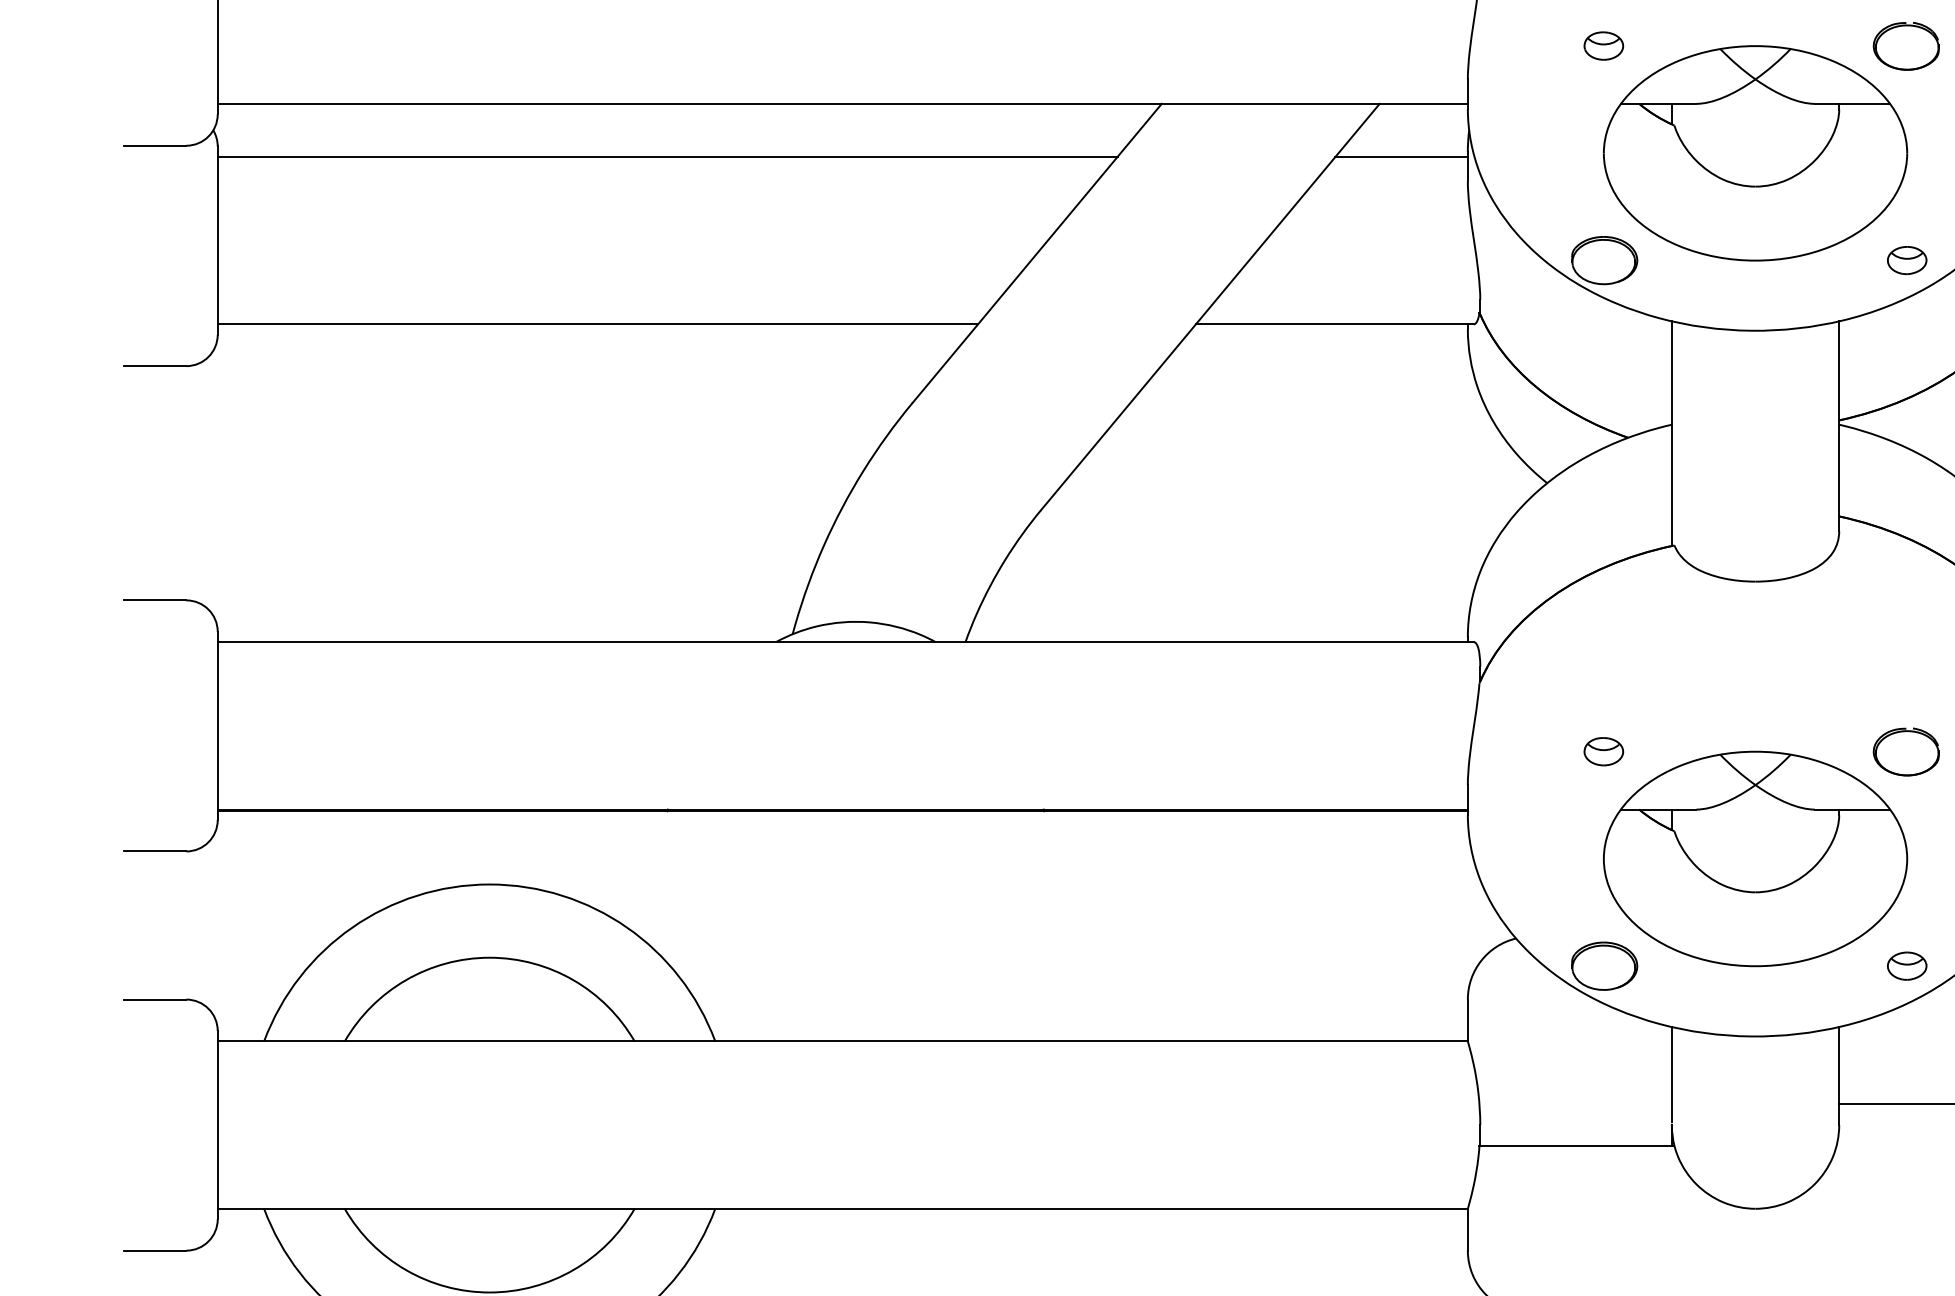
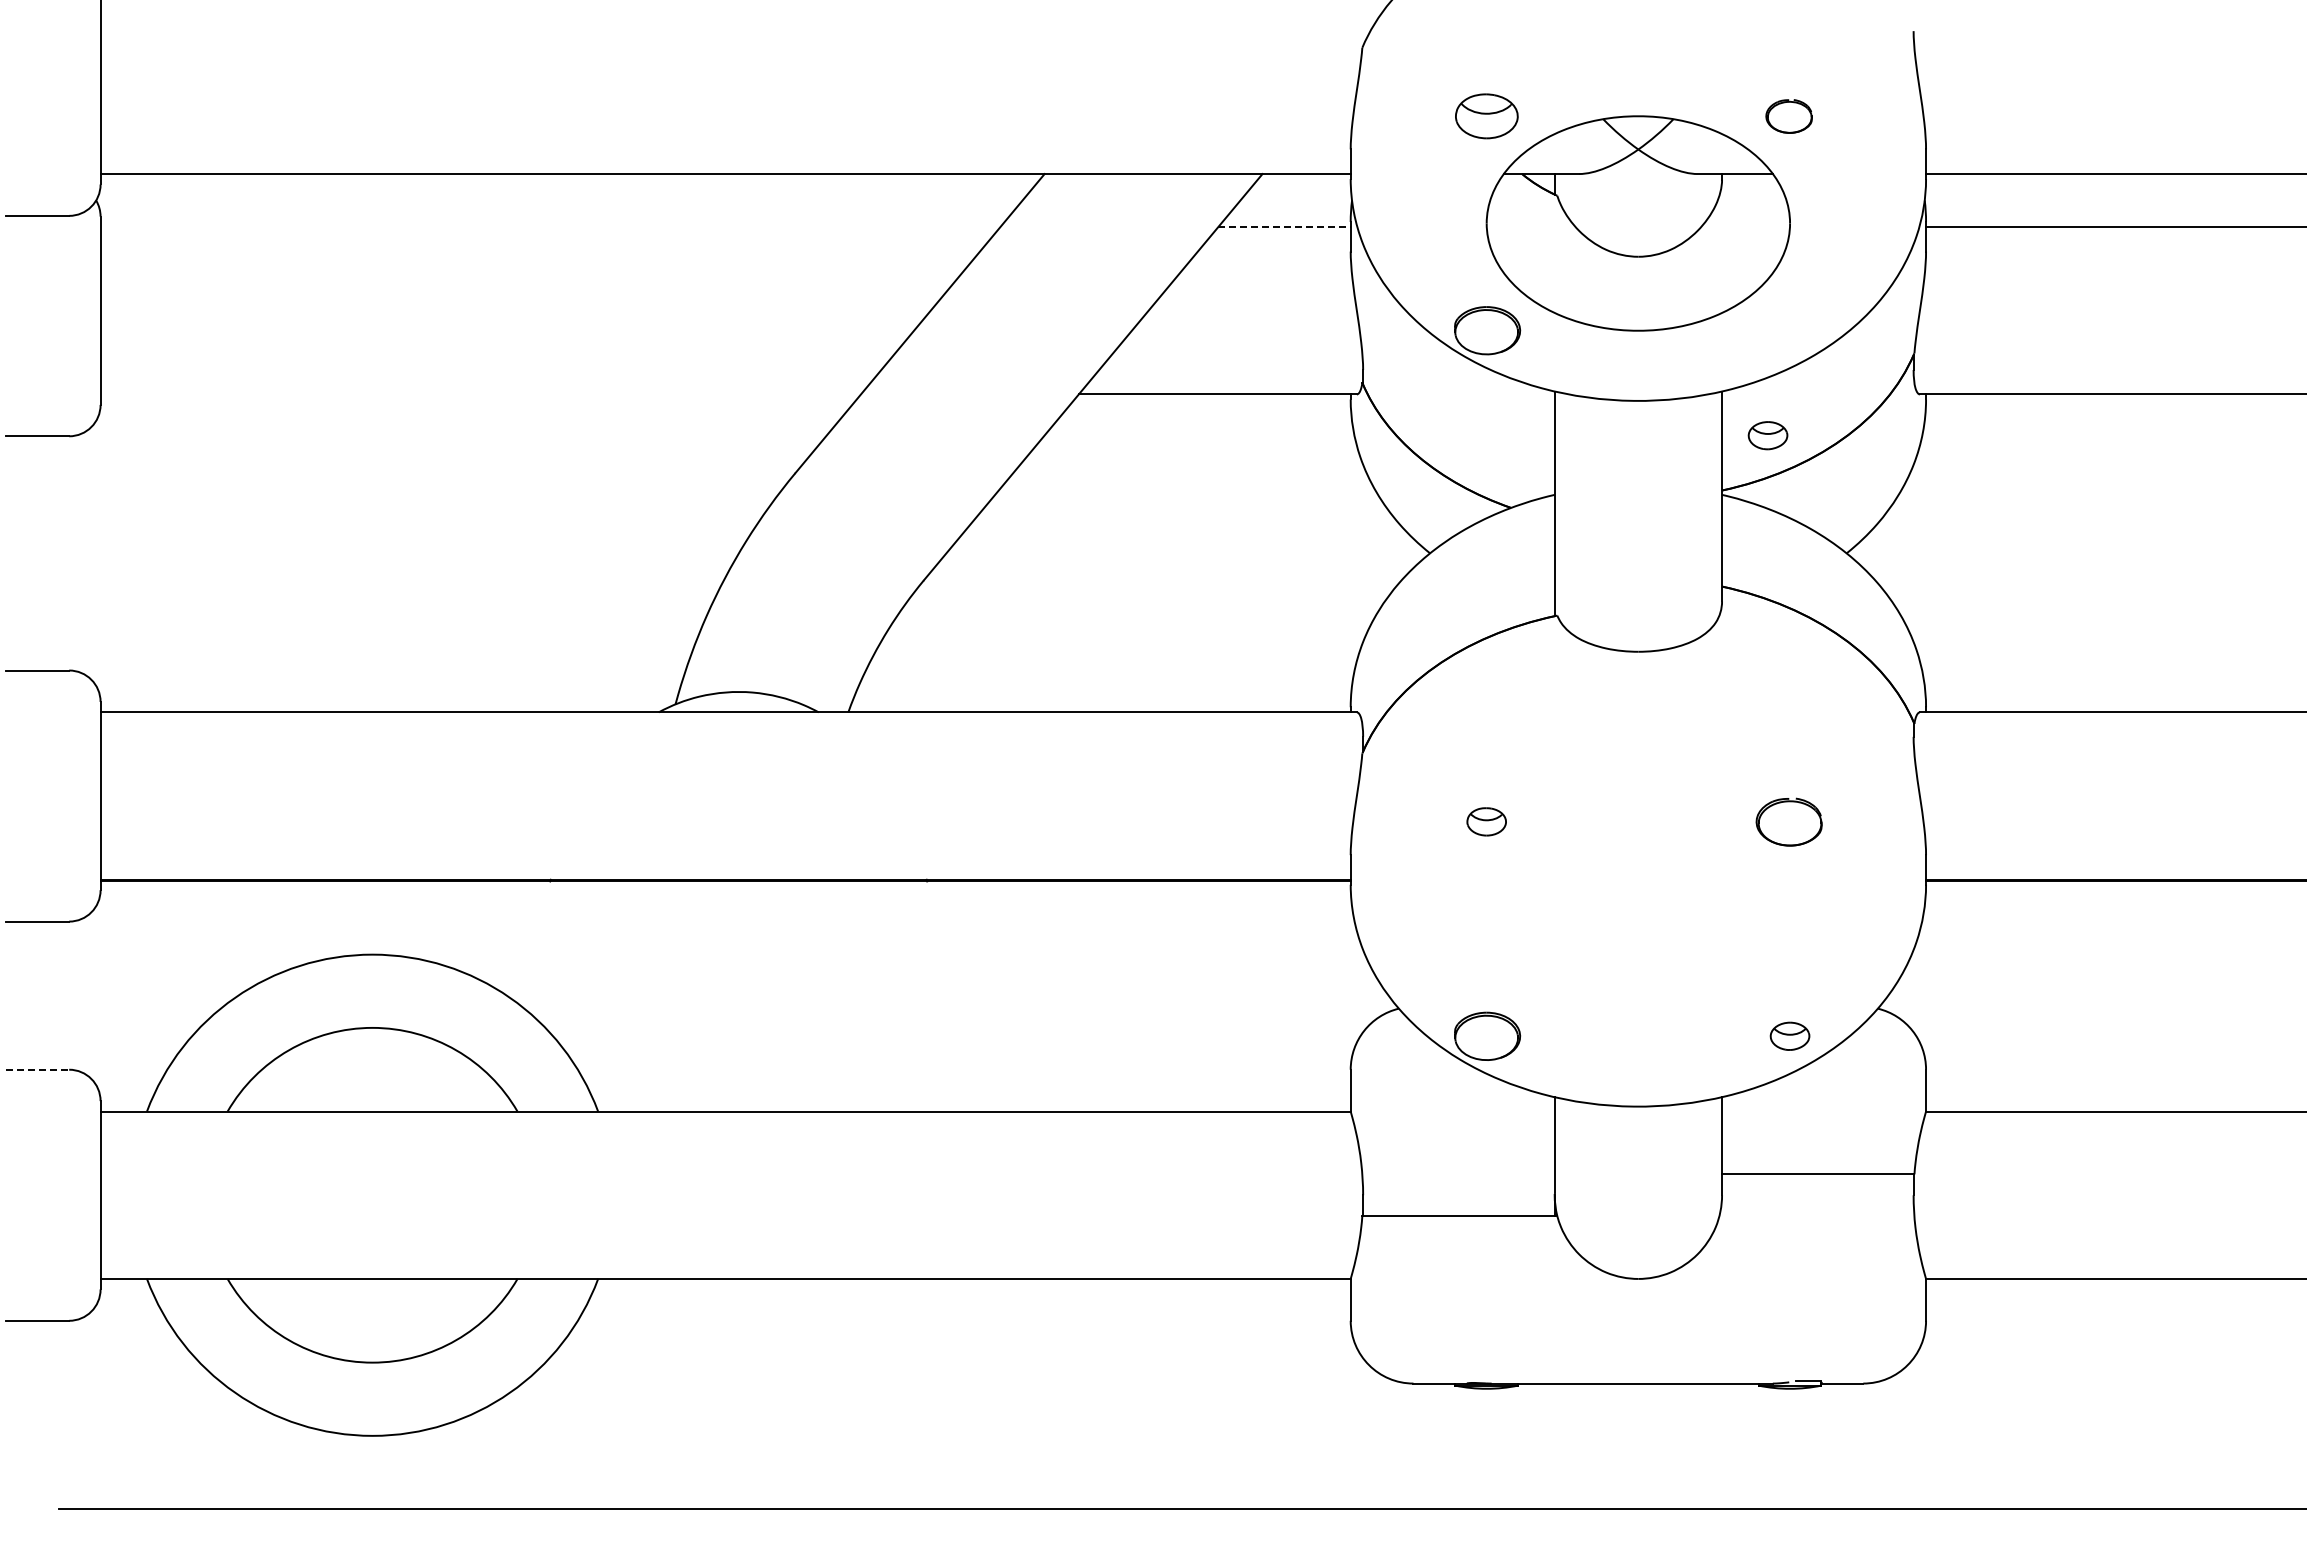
part: (1603, 45) -> (1486, 115), size x1.6
part: (1905, 46) -> (1788, 116), size x0.7
line: (667, 157) -> (550, 227), removed
line: (1401, 157) -> (1284, 227), solid -> dashed
part: (1906, 260) -> (1767, 435), moved
line: (597, 324) -> (480, 394), removed
part: (1754, 859) -> (1637, 929), removed
line: (155, 999) -> (38, 1069), solid -> dashed

